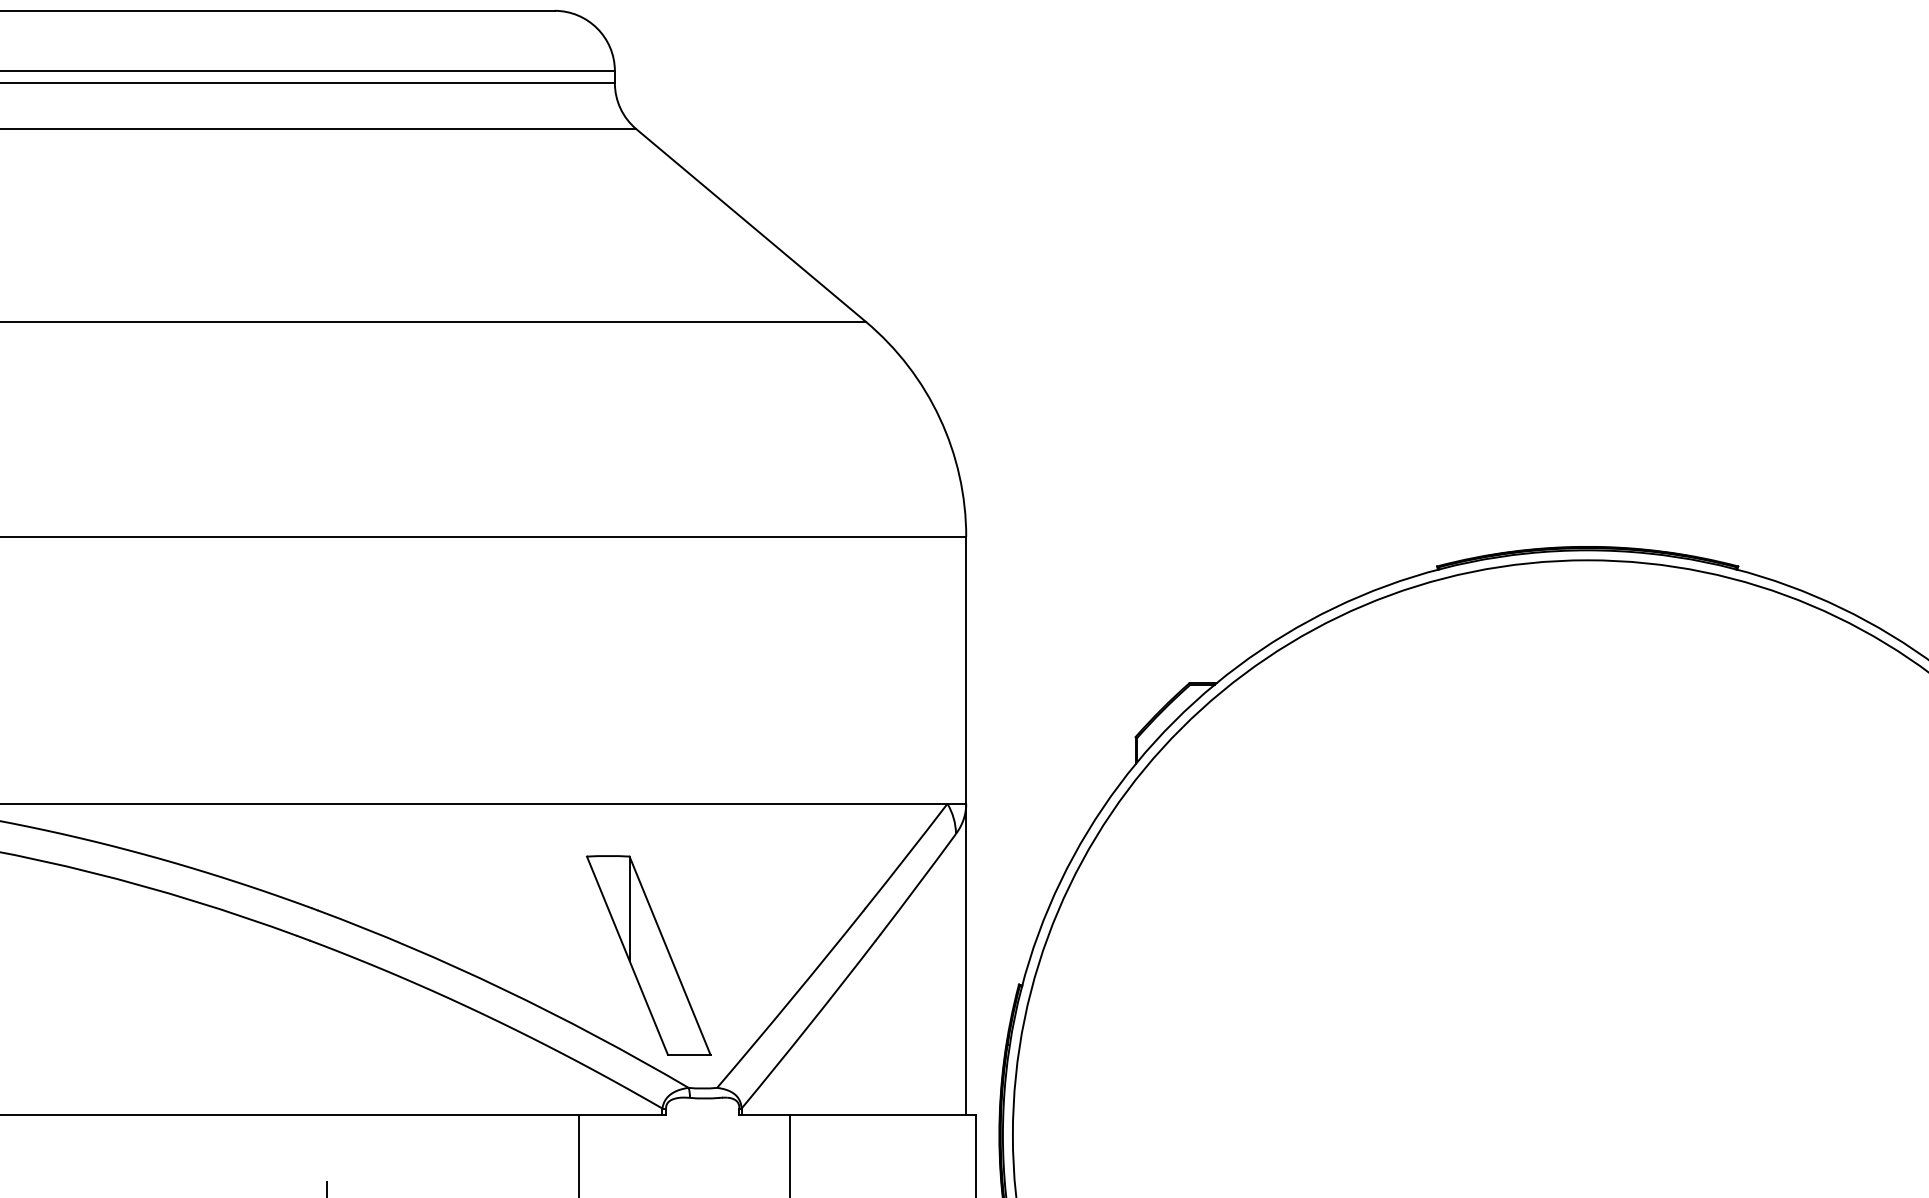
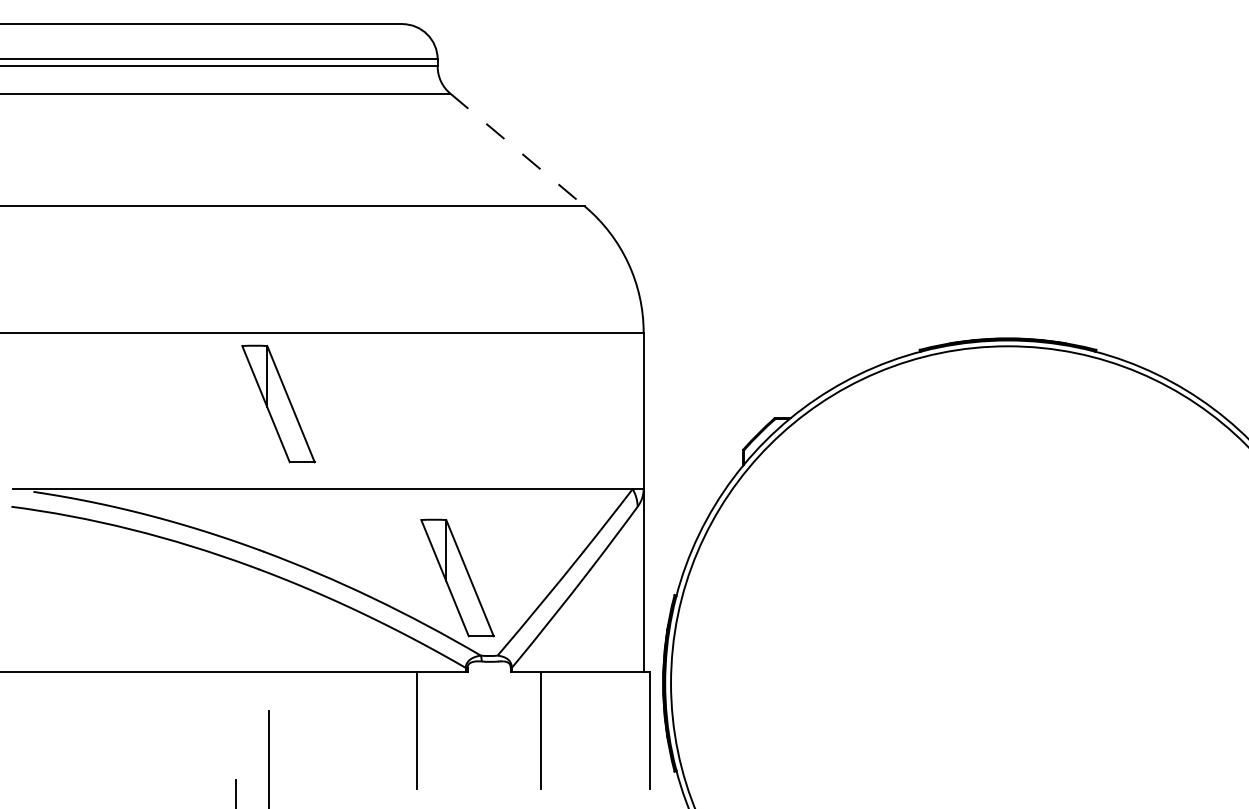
line: (751, 226) -> (517, 150), solid -> dashed
part: (343, 657) -> (278, 403), added

